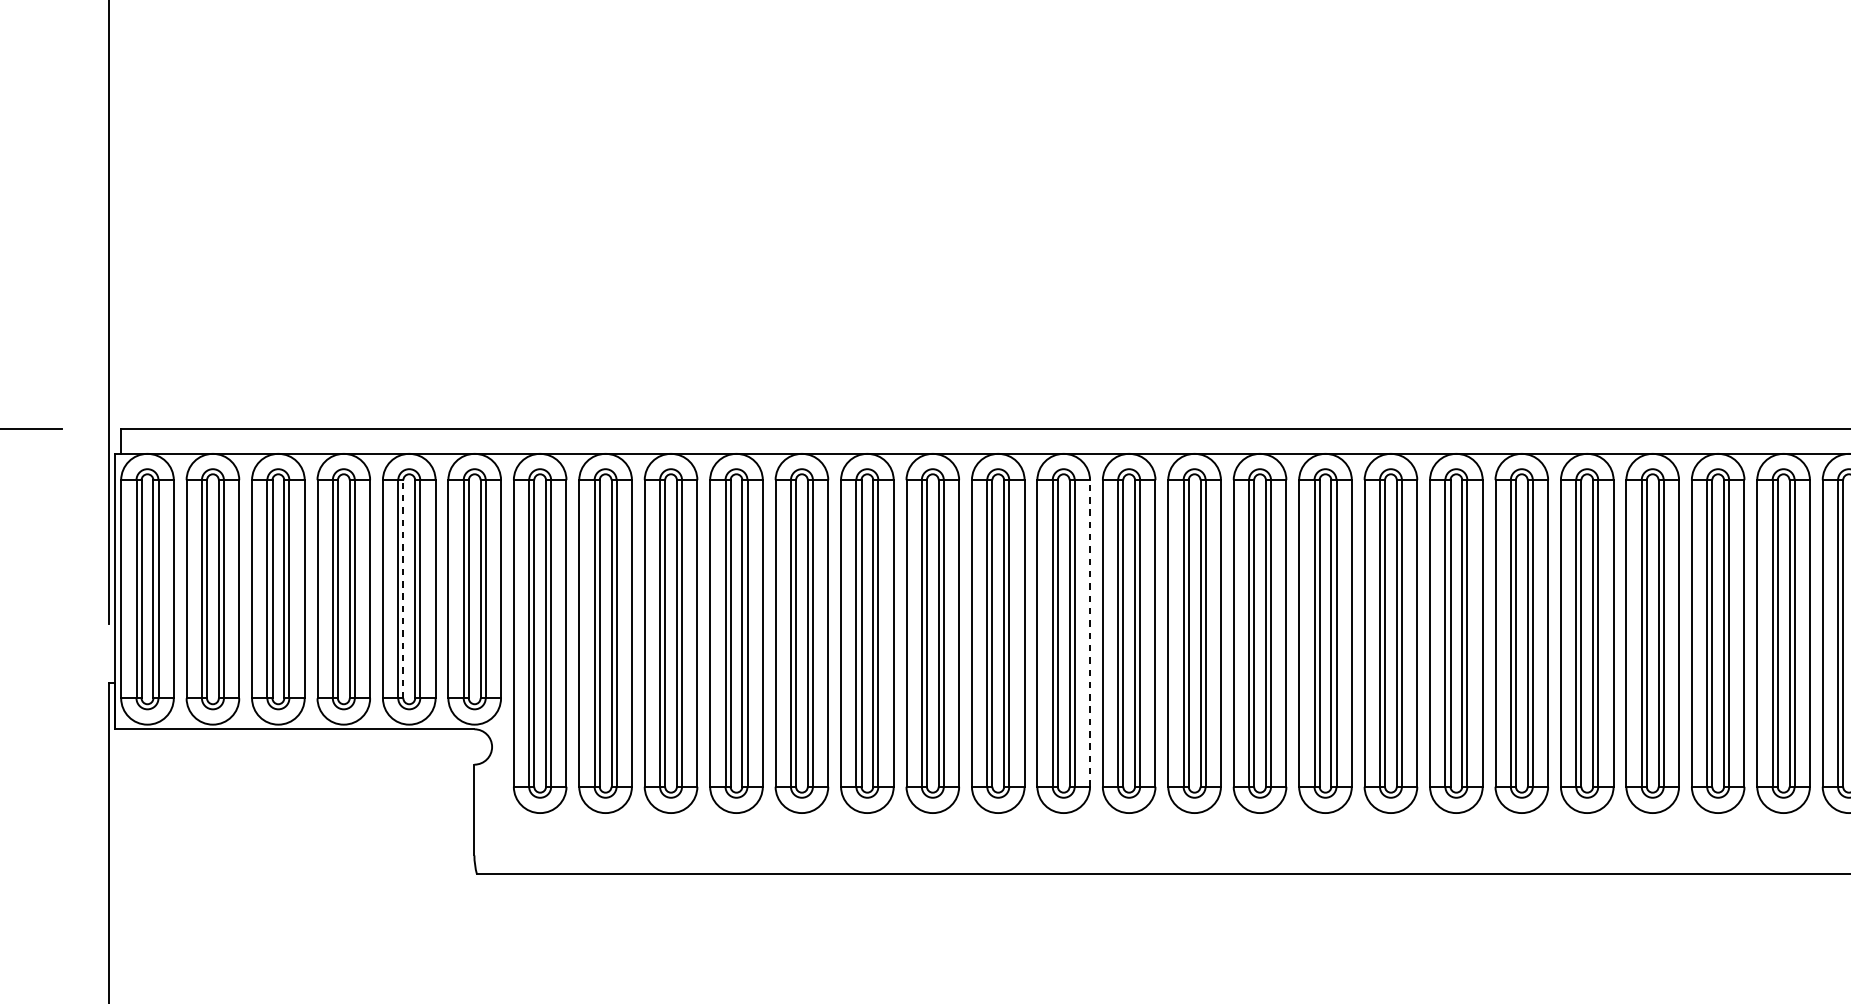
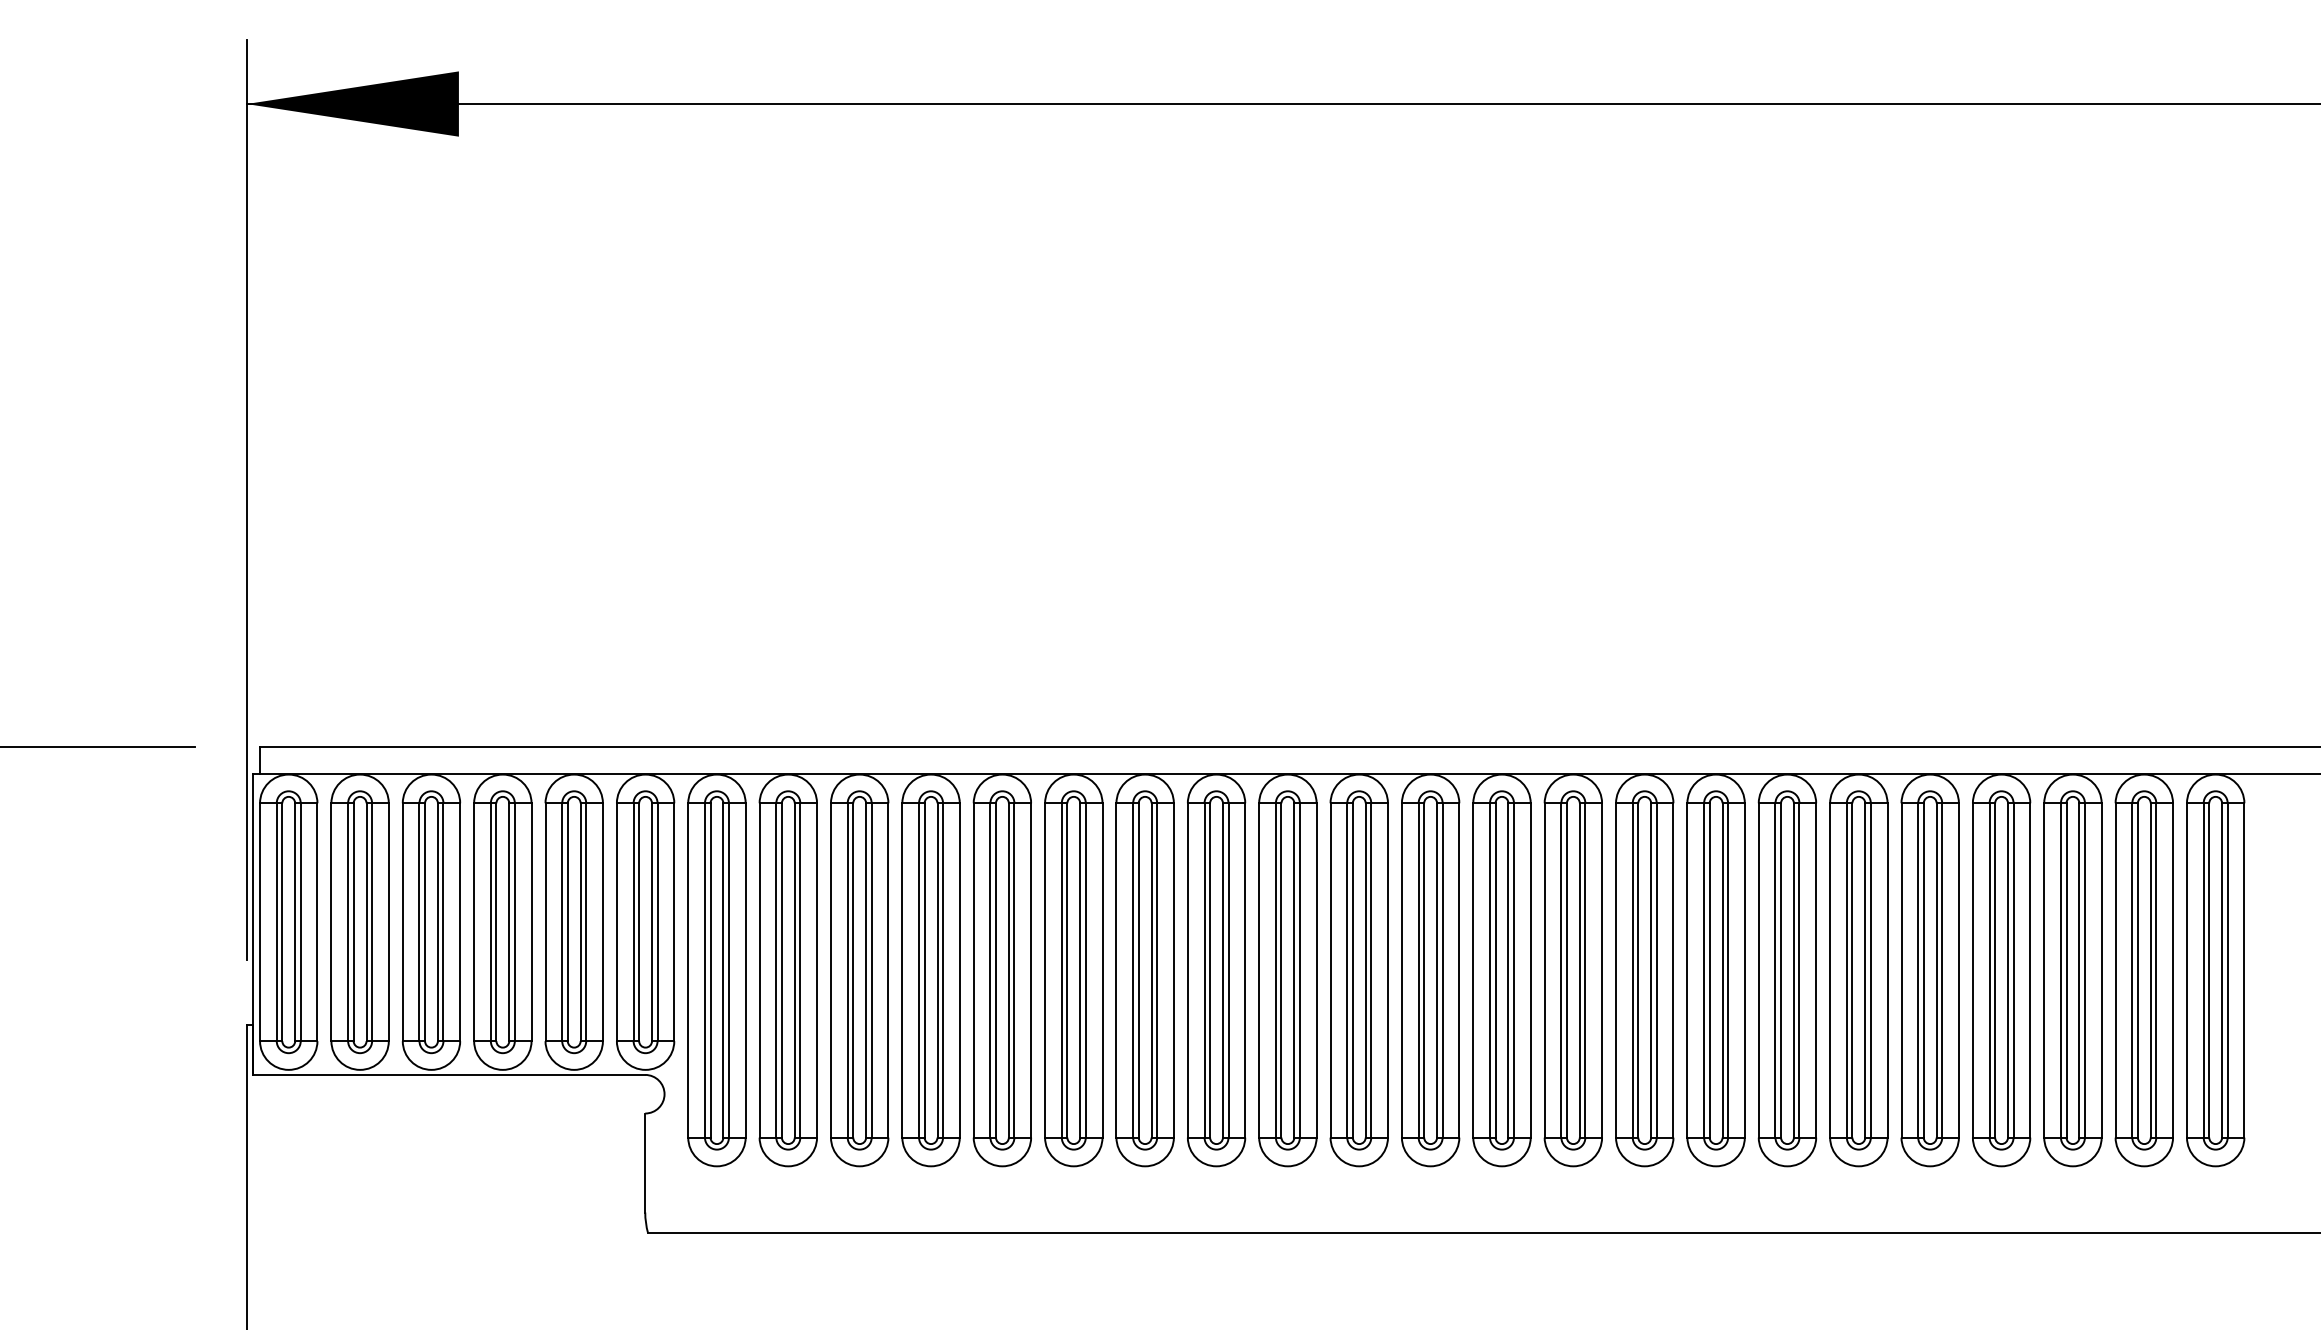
line: (403, 589) -> (567, 922), dashed -> solid
line: (1089, 632) -> (1316, 969), dashed -> solid

